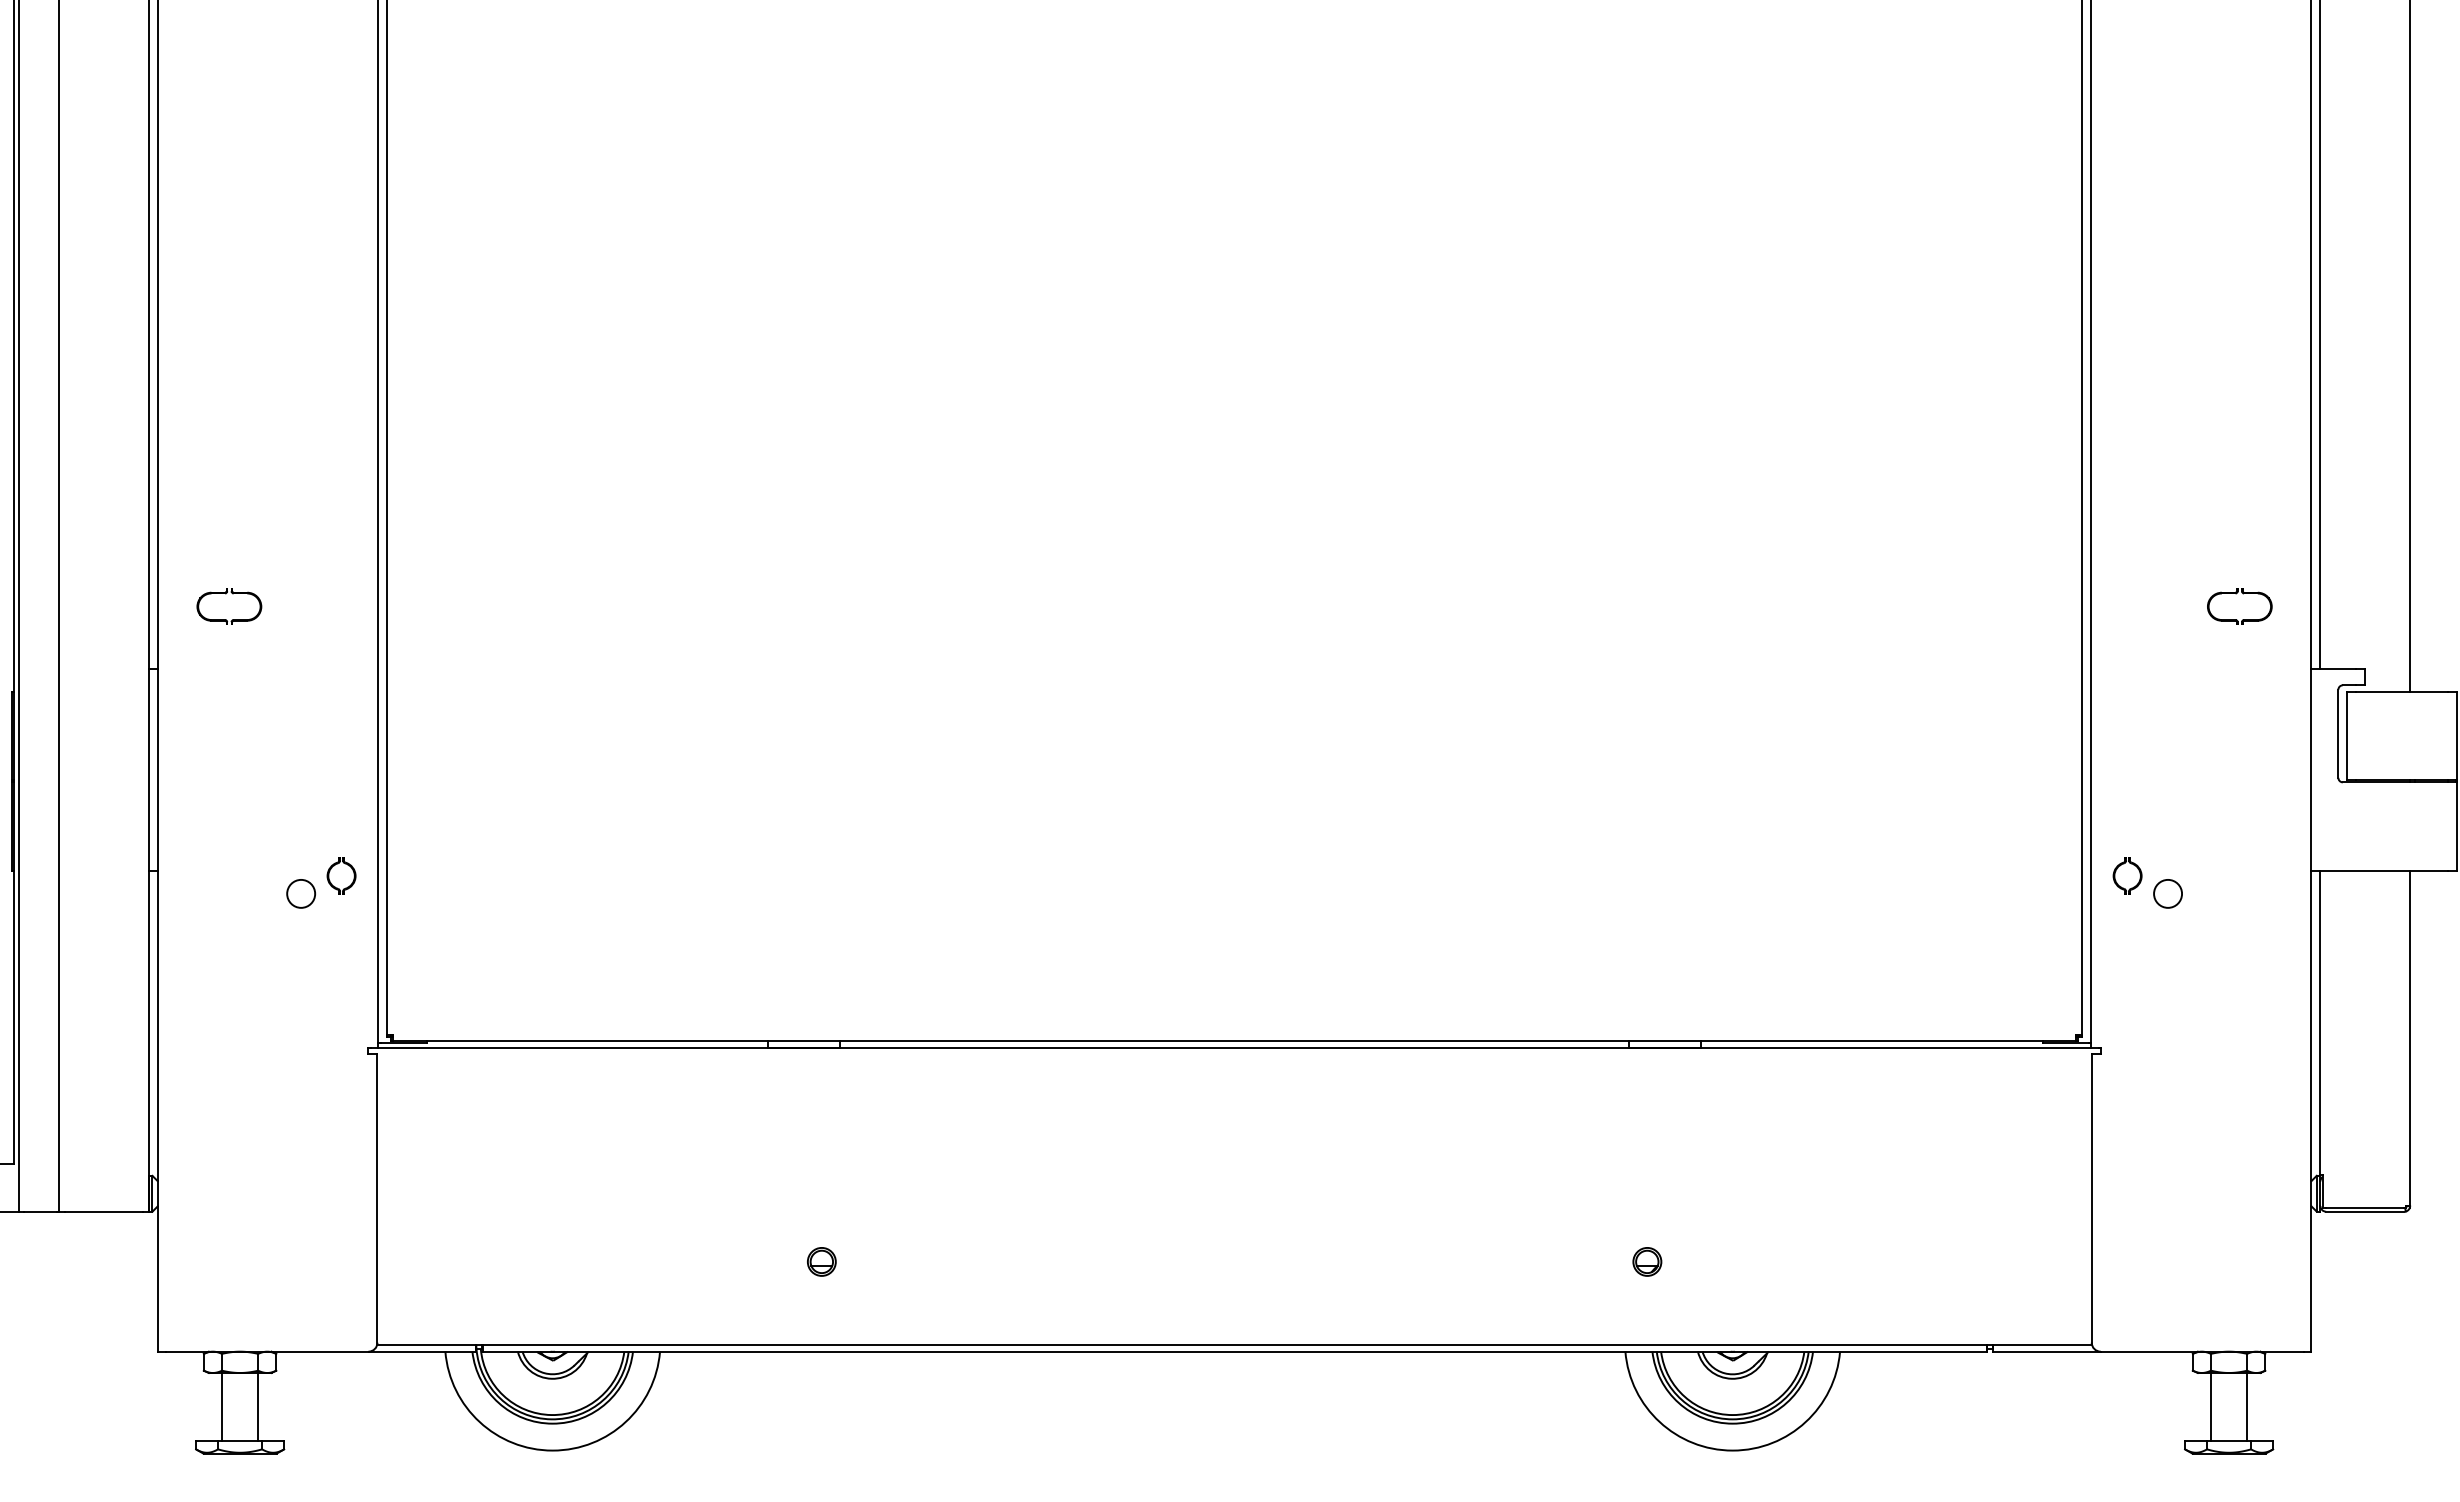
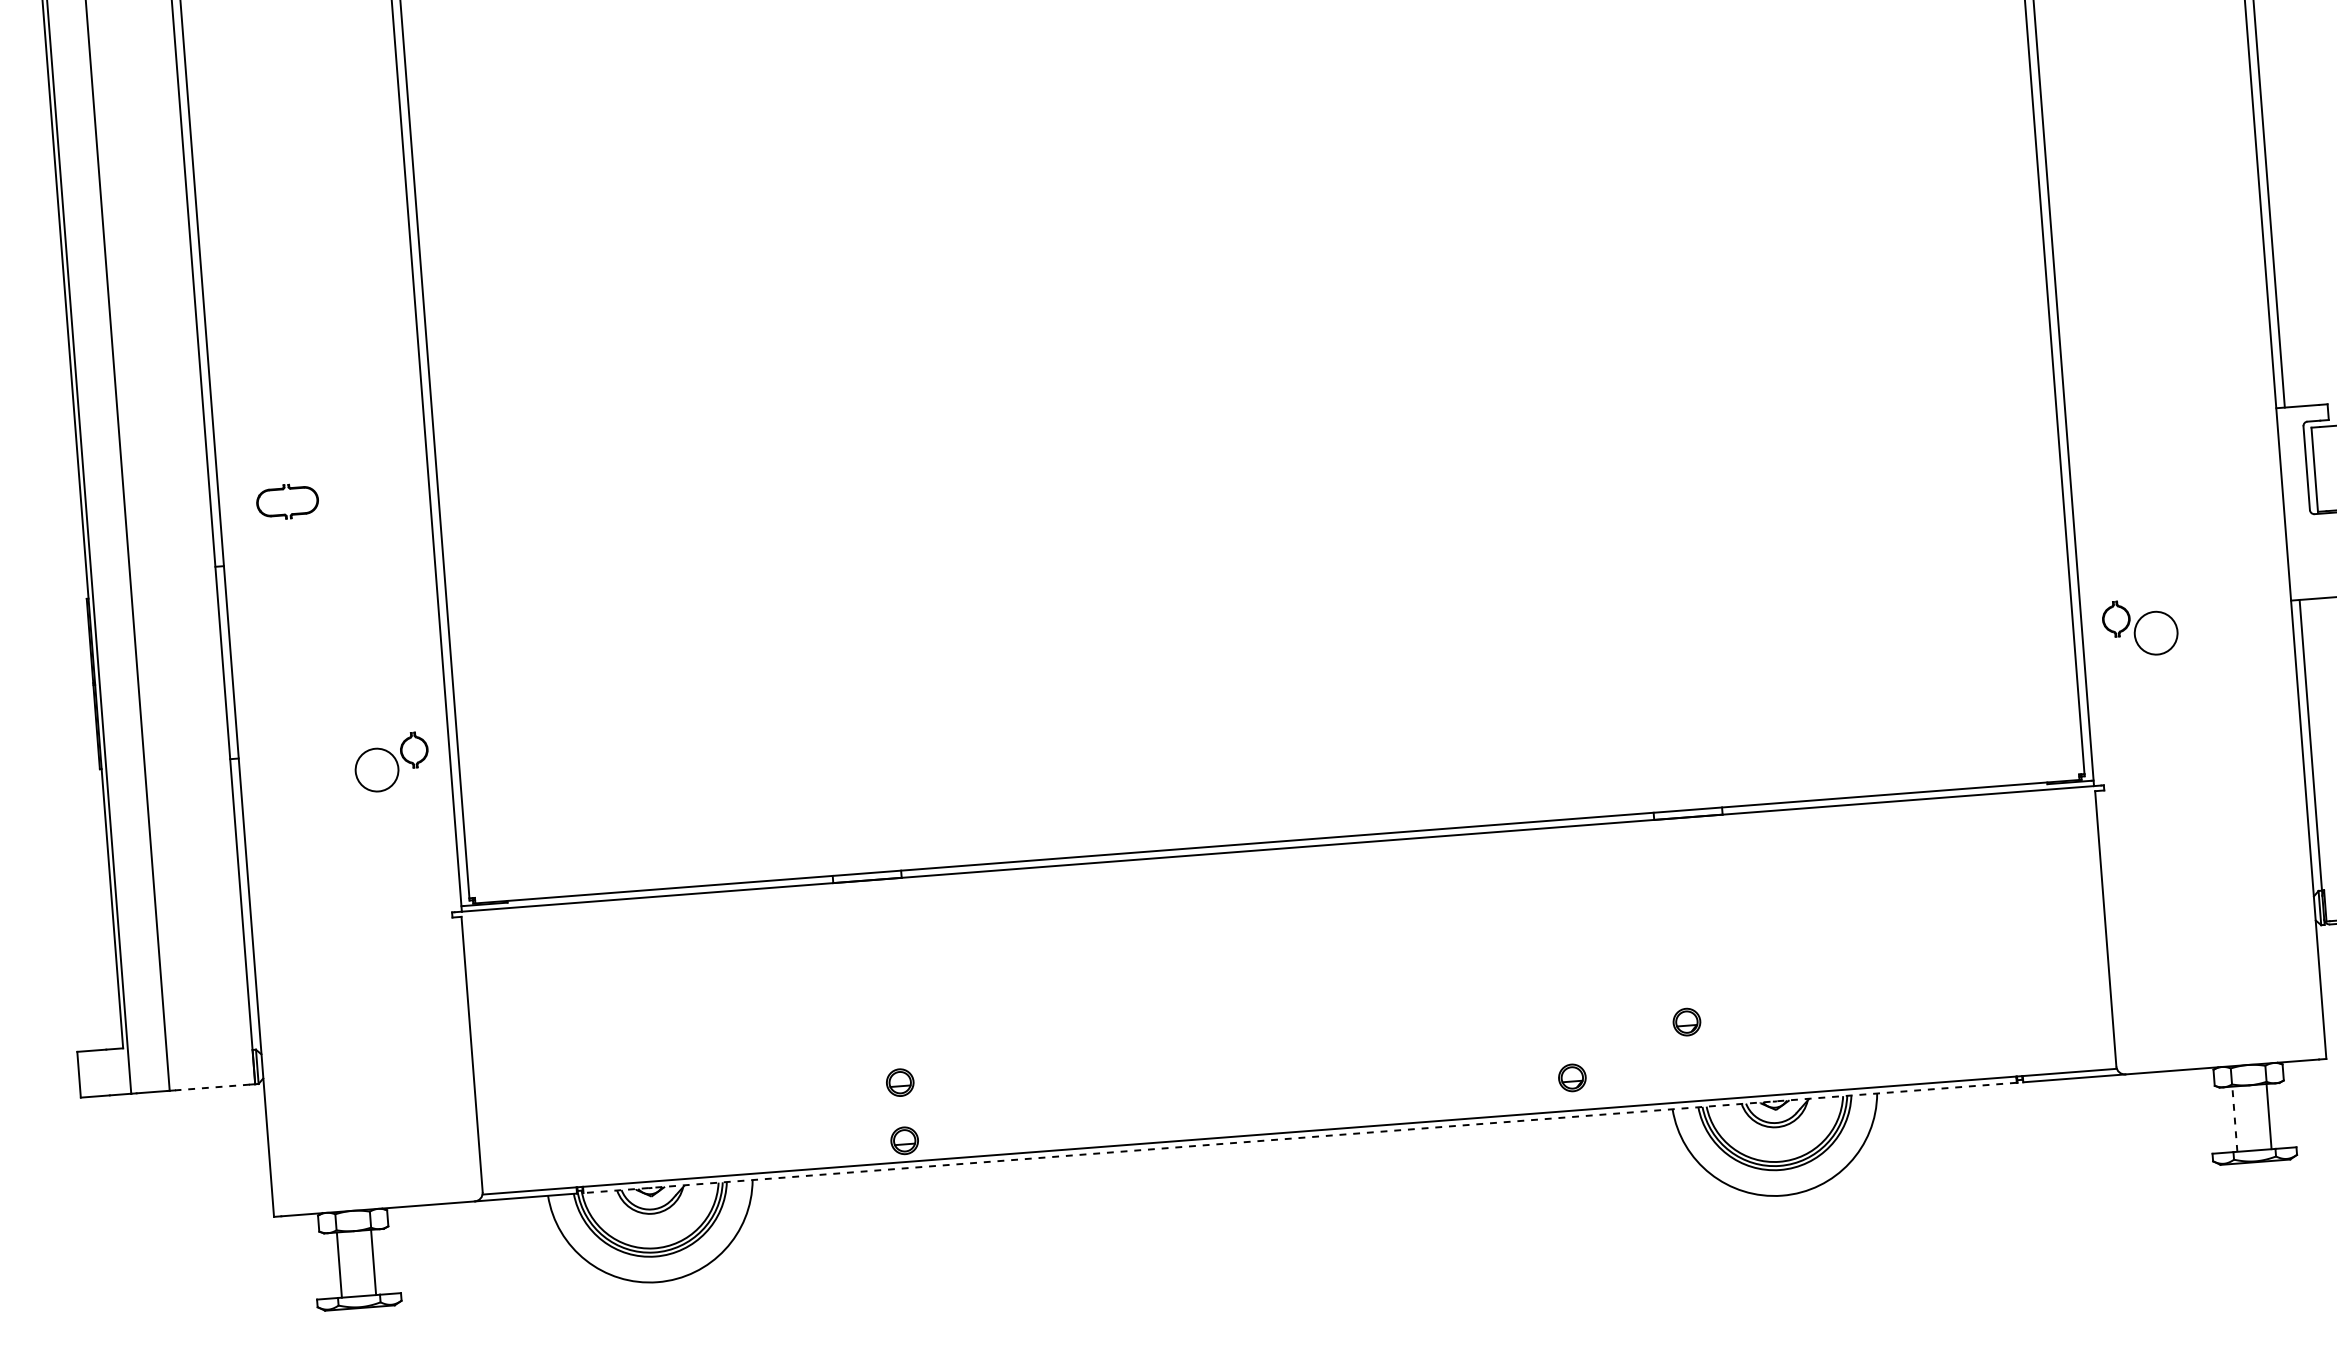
part: (2236, 594) -> (2199, 342), removed
circle: (301, 893) -> (377, 769), size x1.6
circle: (2168, 893) -> (2156, 632), size x1.6
line: (103, 1211) -> (211, 1087), solid -> dashed
part: (1523, 1310) -> (1572, 1077), added
part: (821, 1322) -> (904, 1140), added
line: (1234, 1351) -> (1300, 1137), solid -> dashed
line: (2211, 1406) -> (2235, 1118), solid -> dashed

